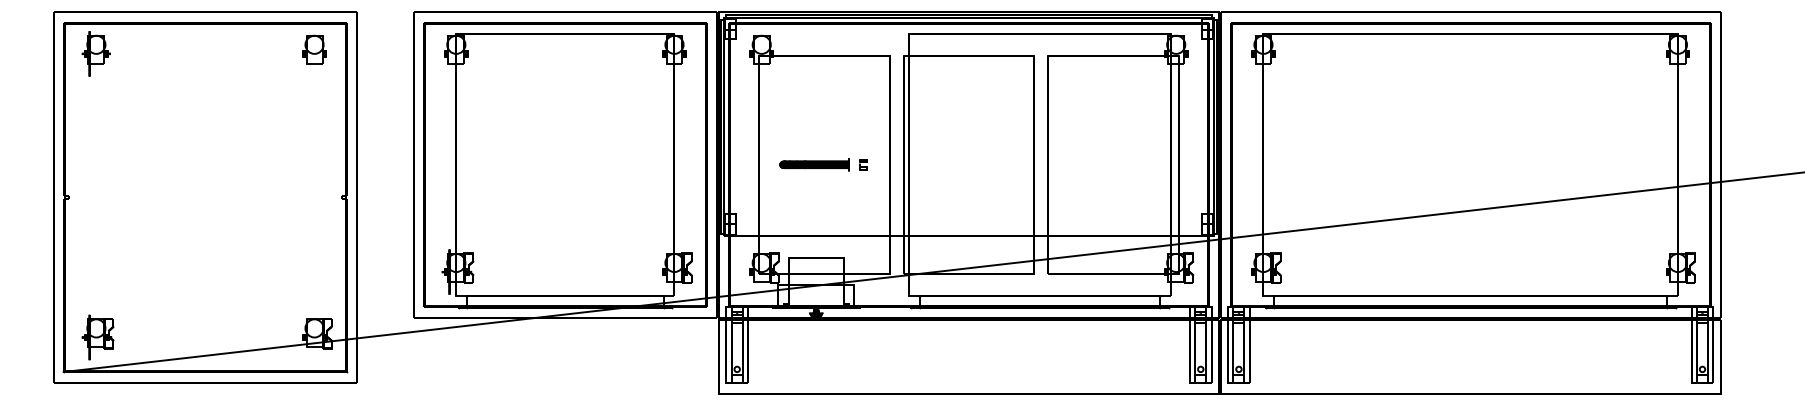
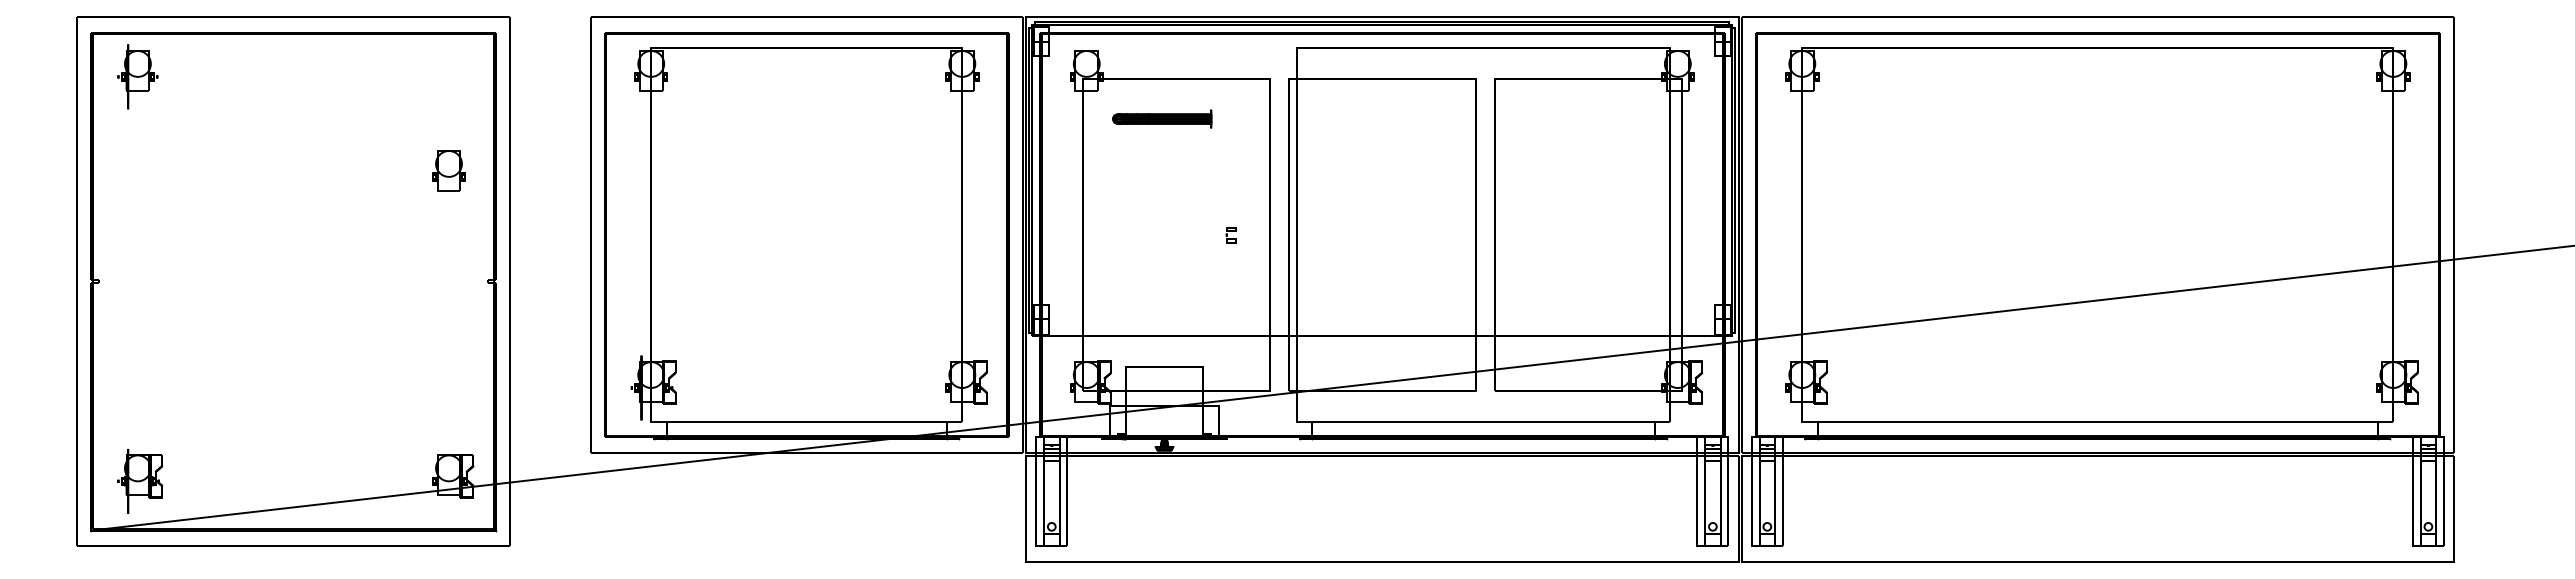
part: (314, 49) -> (448, 170), moved
part: (814, 164) -> (1162, 118), moved

